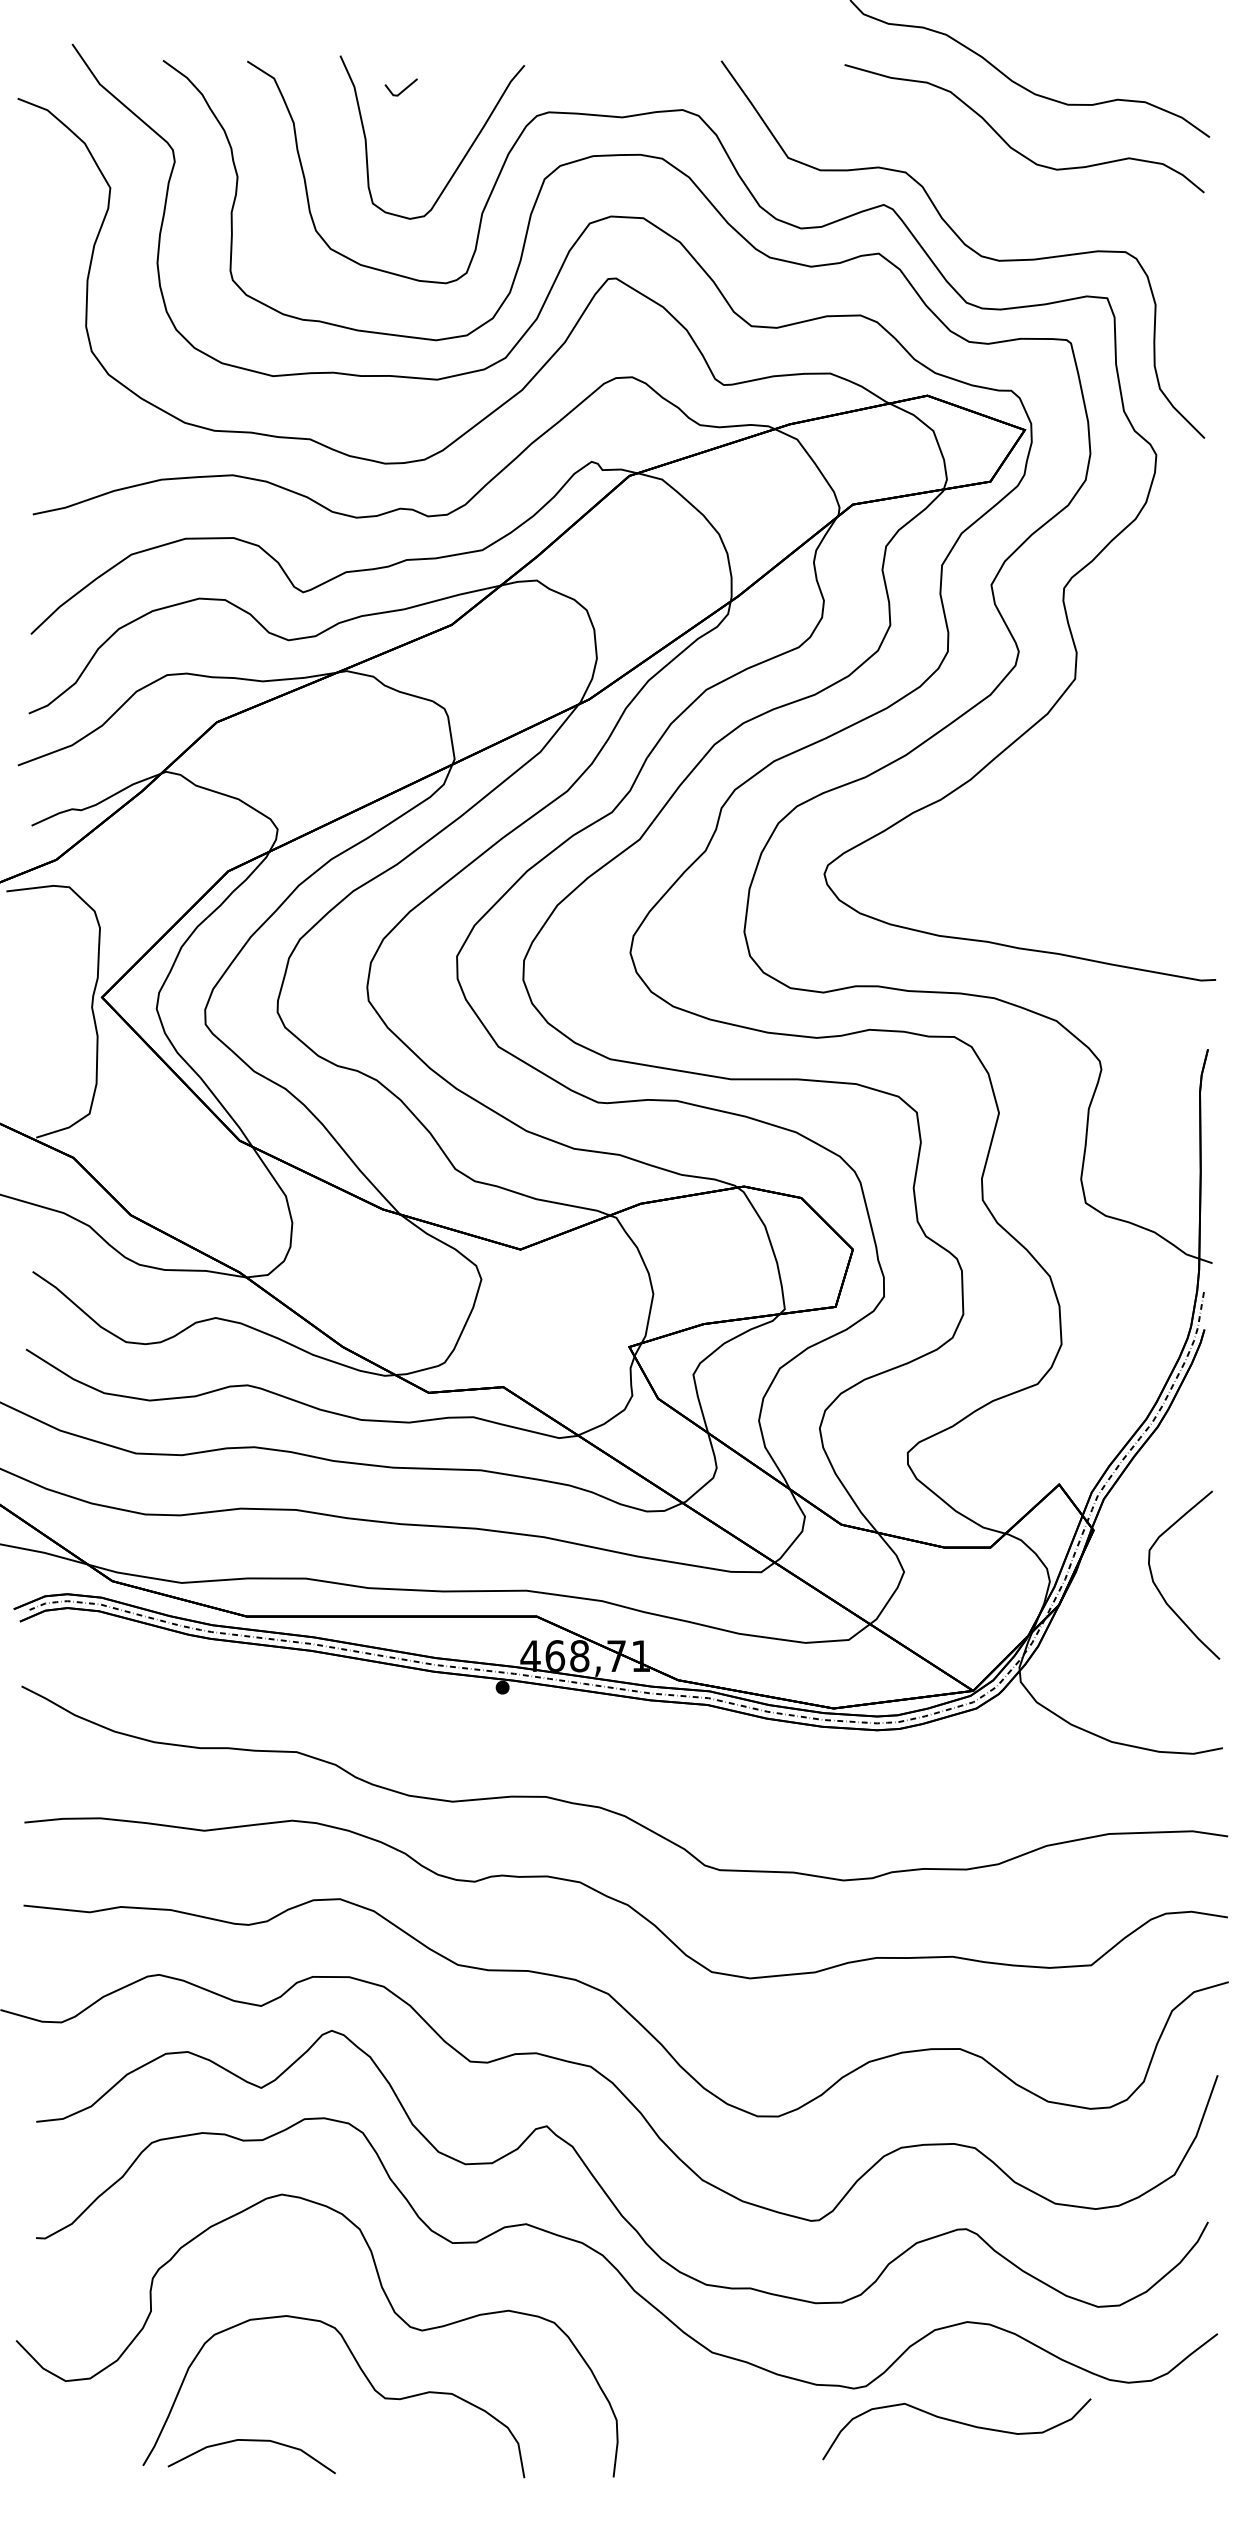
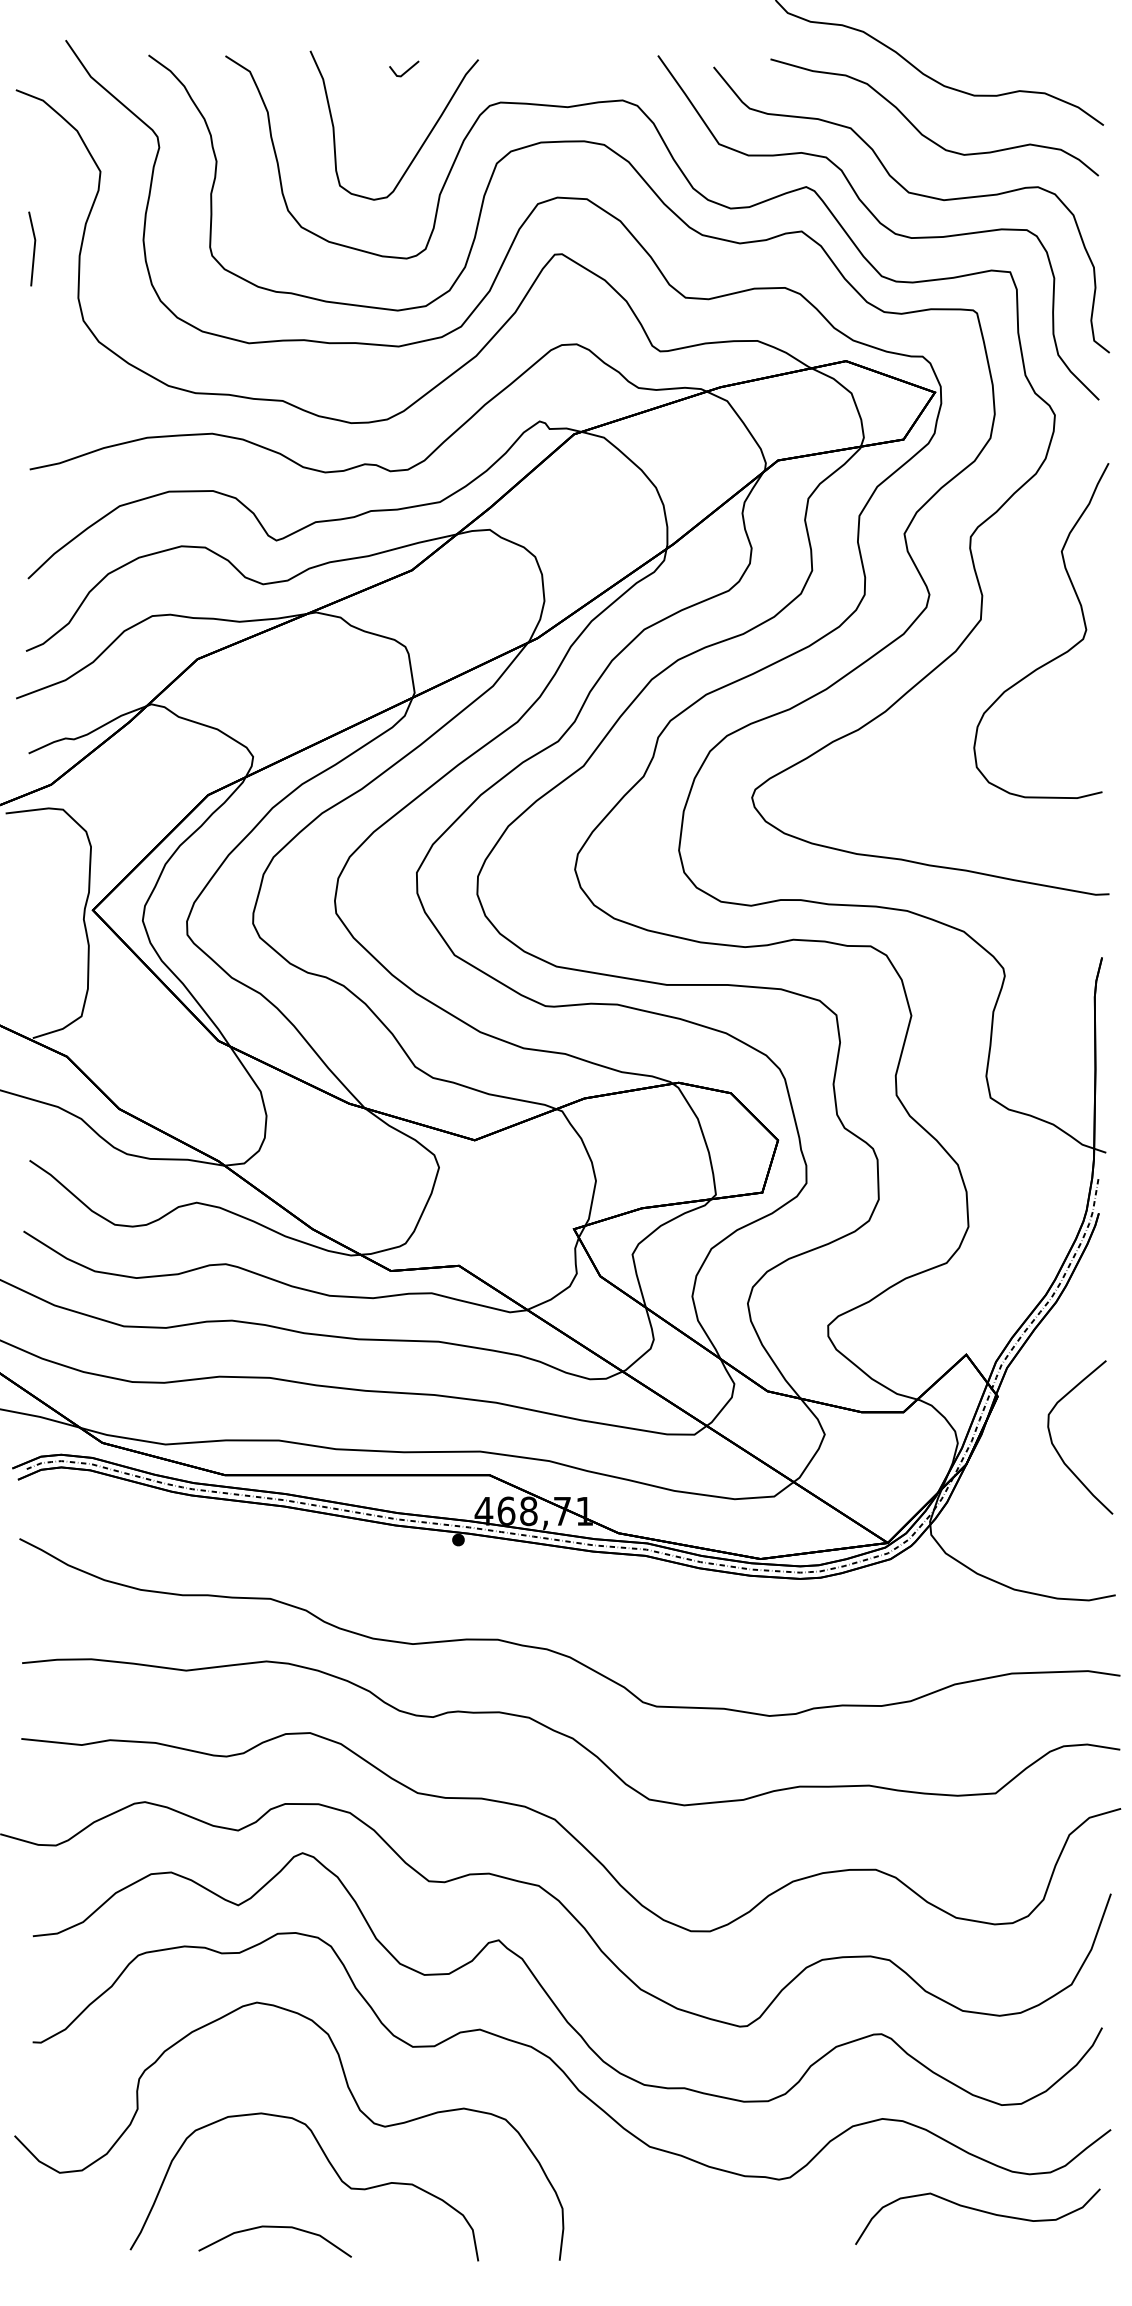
line: (403, 89) -> (406, 70), moved
curve: (1001, 213) -> (913, 194), added
line: (37, 272) -> (34, 248), added
curve: (1156, 720) -> (1055, 657), added
curve: (958, 2423) -> (979, 2211), moved
curve: (251, 2441) -> (274, 2227), moved

